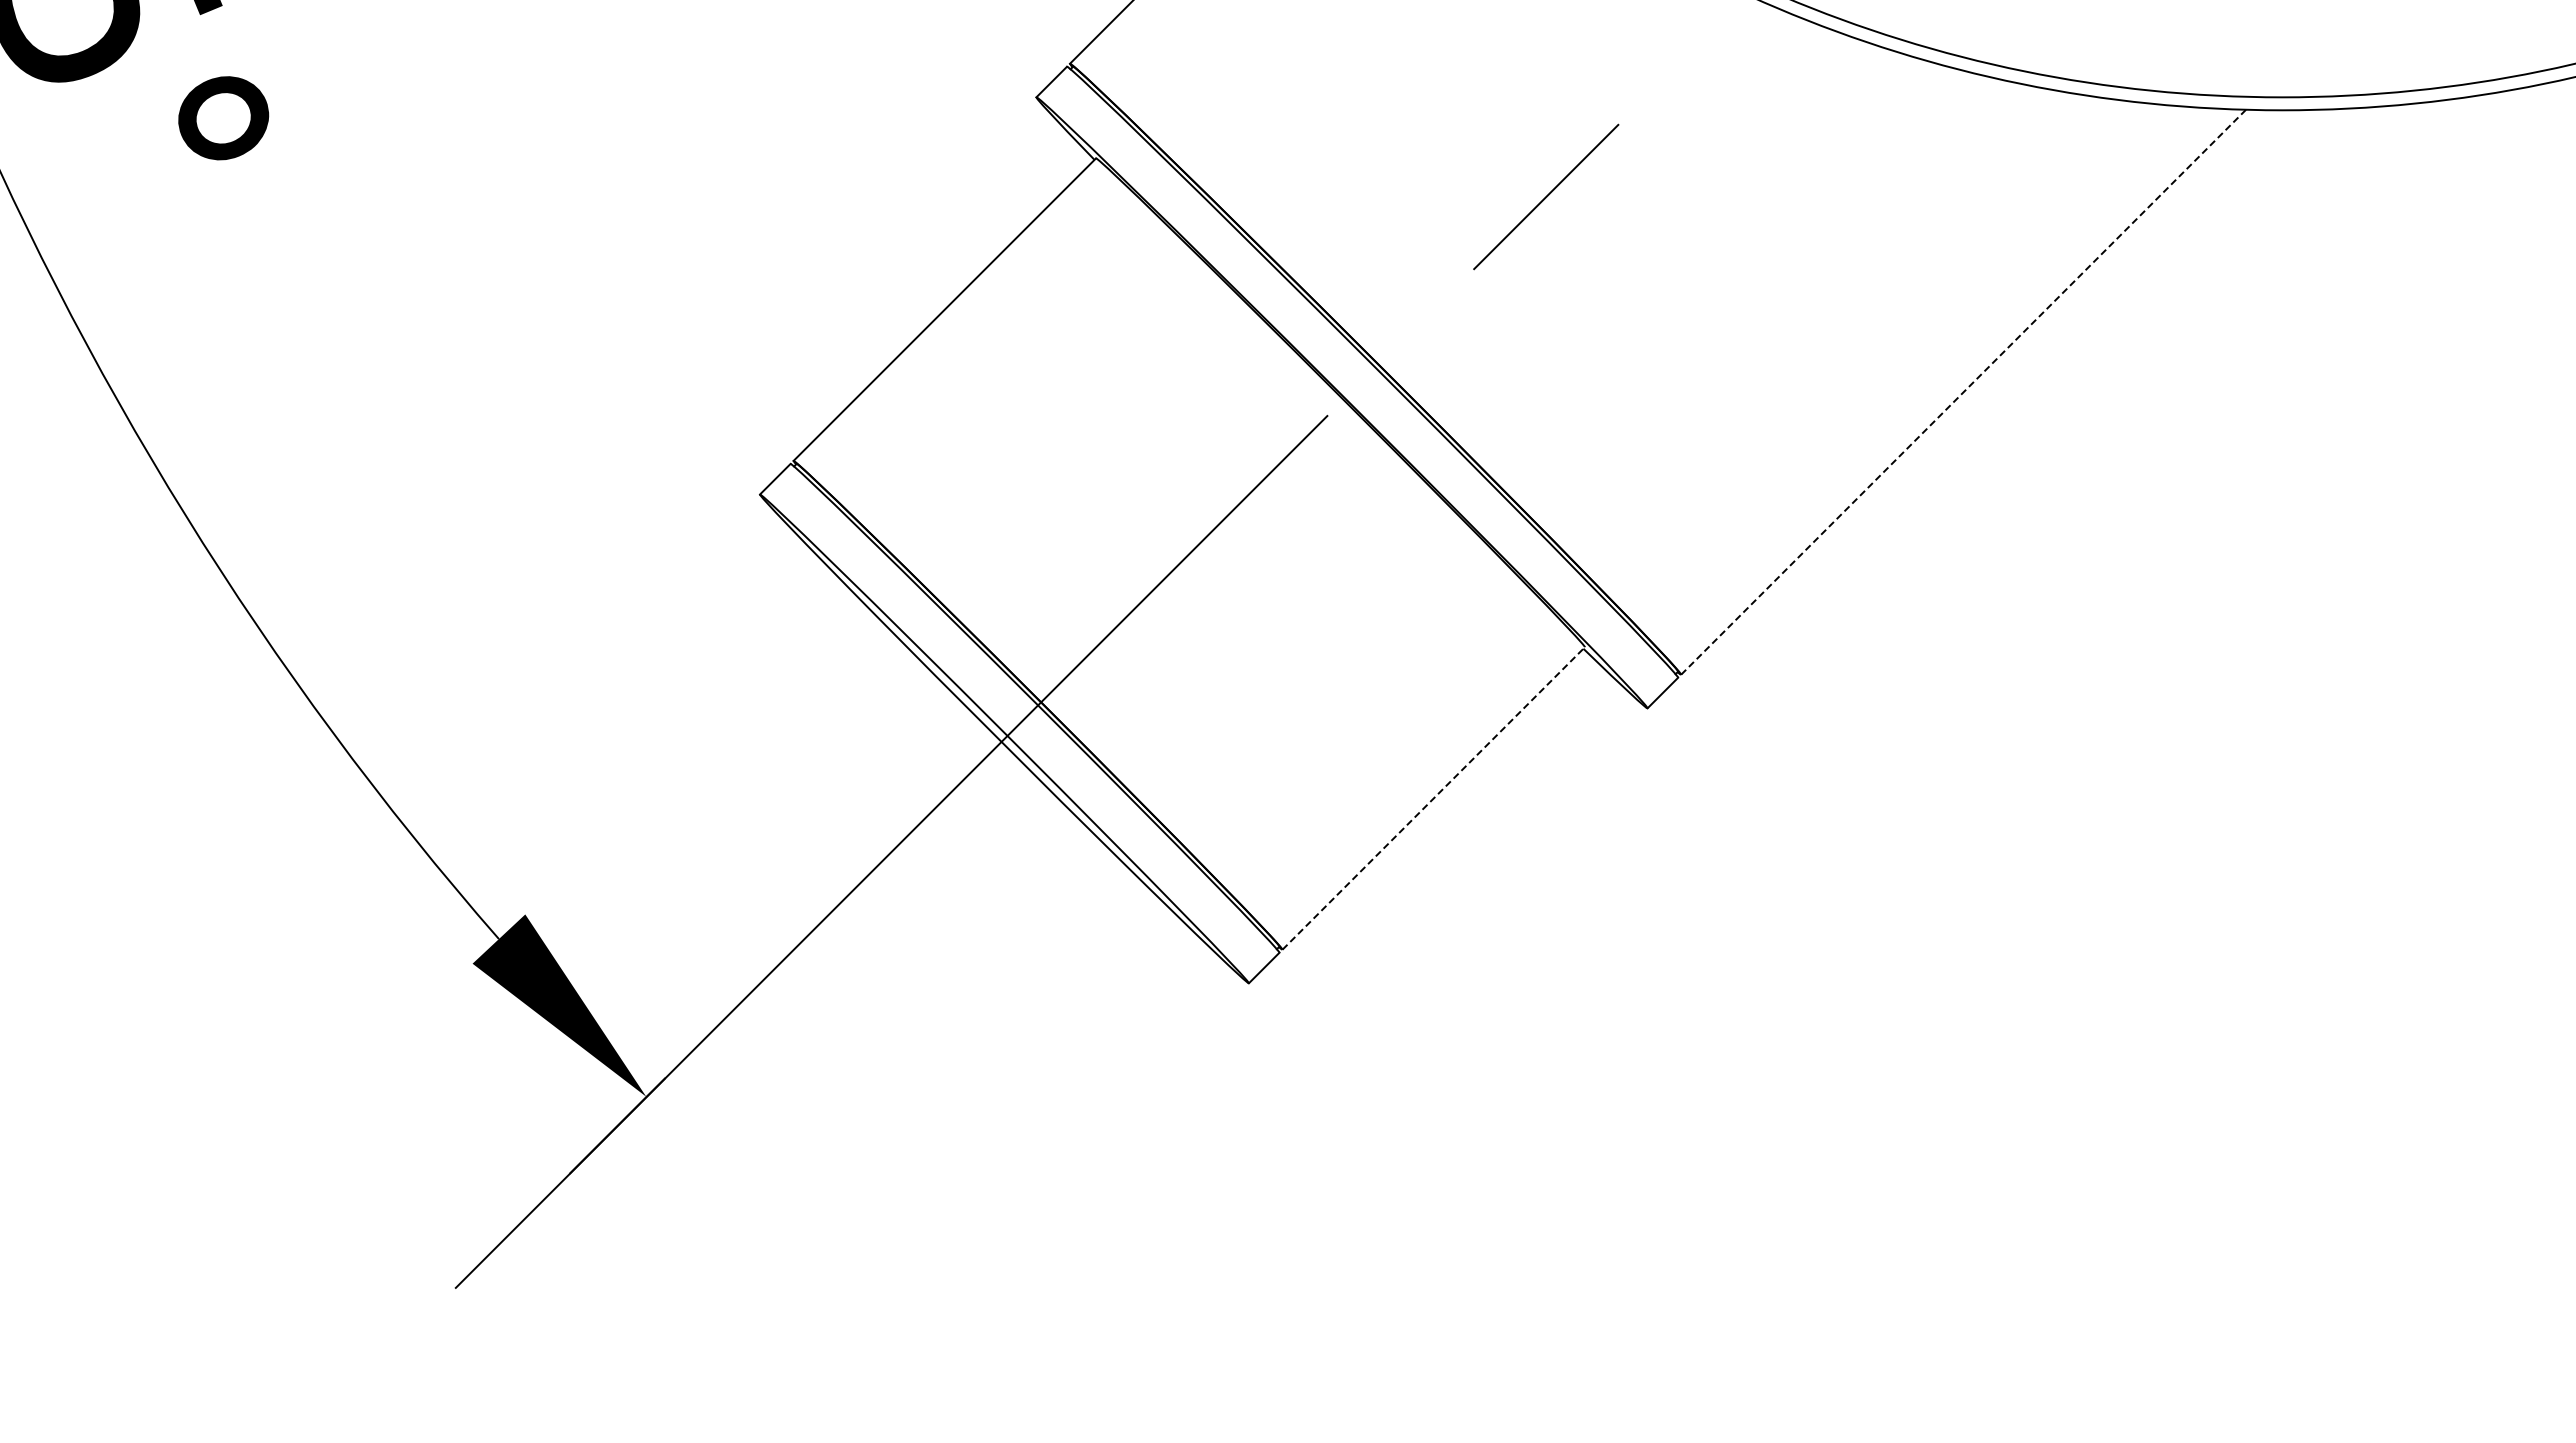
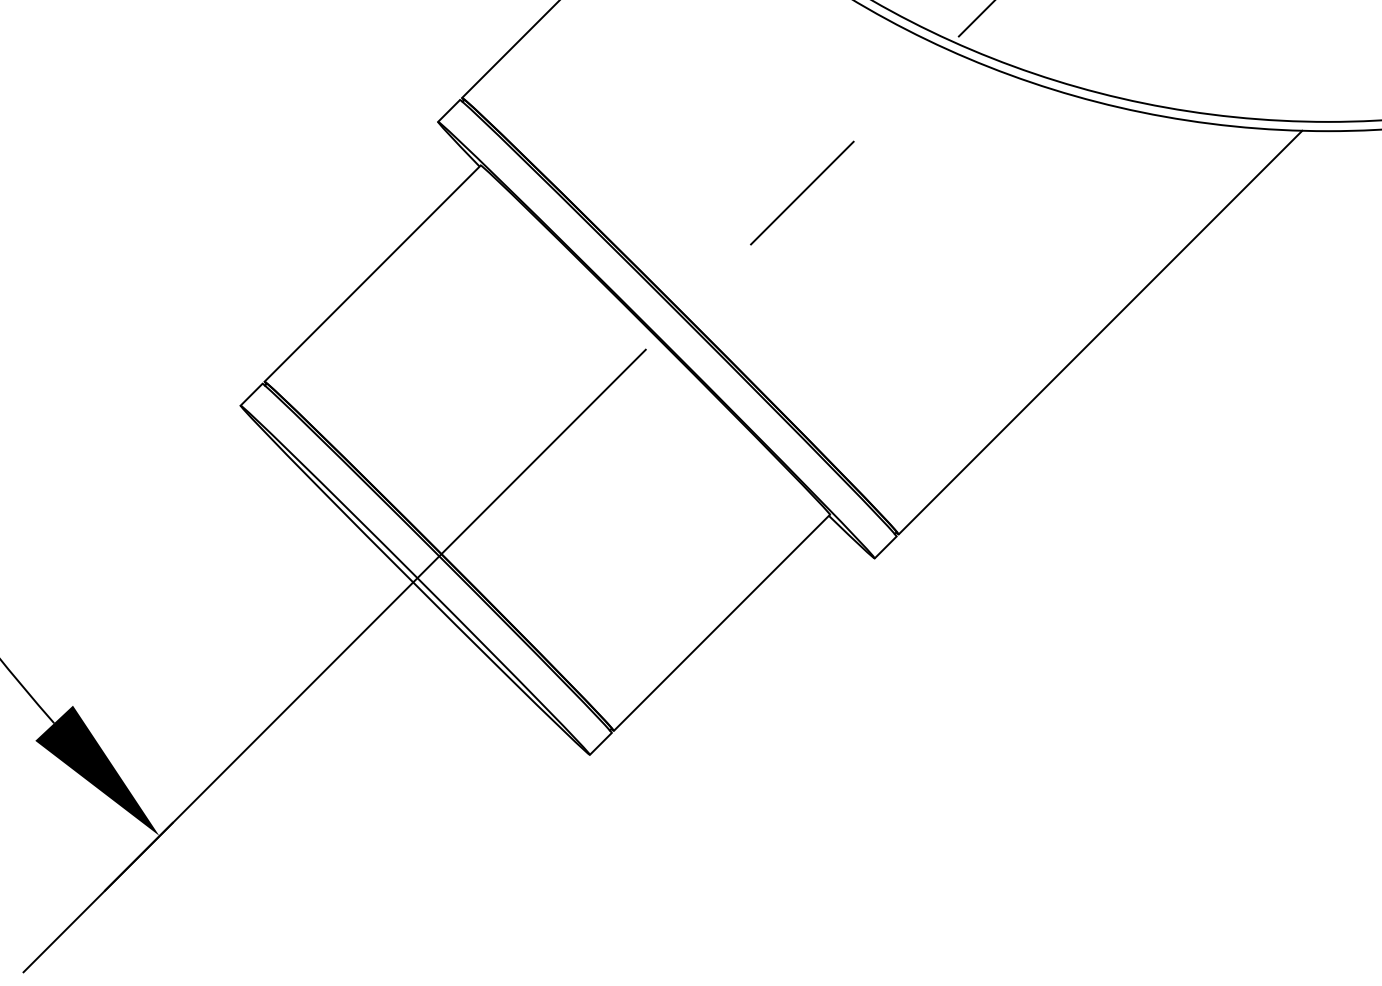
line: (1963, 391) -> (1100, 332), dashed -> solid
line: (1433, 798) -> (721, 622), dashed -> solid

